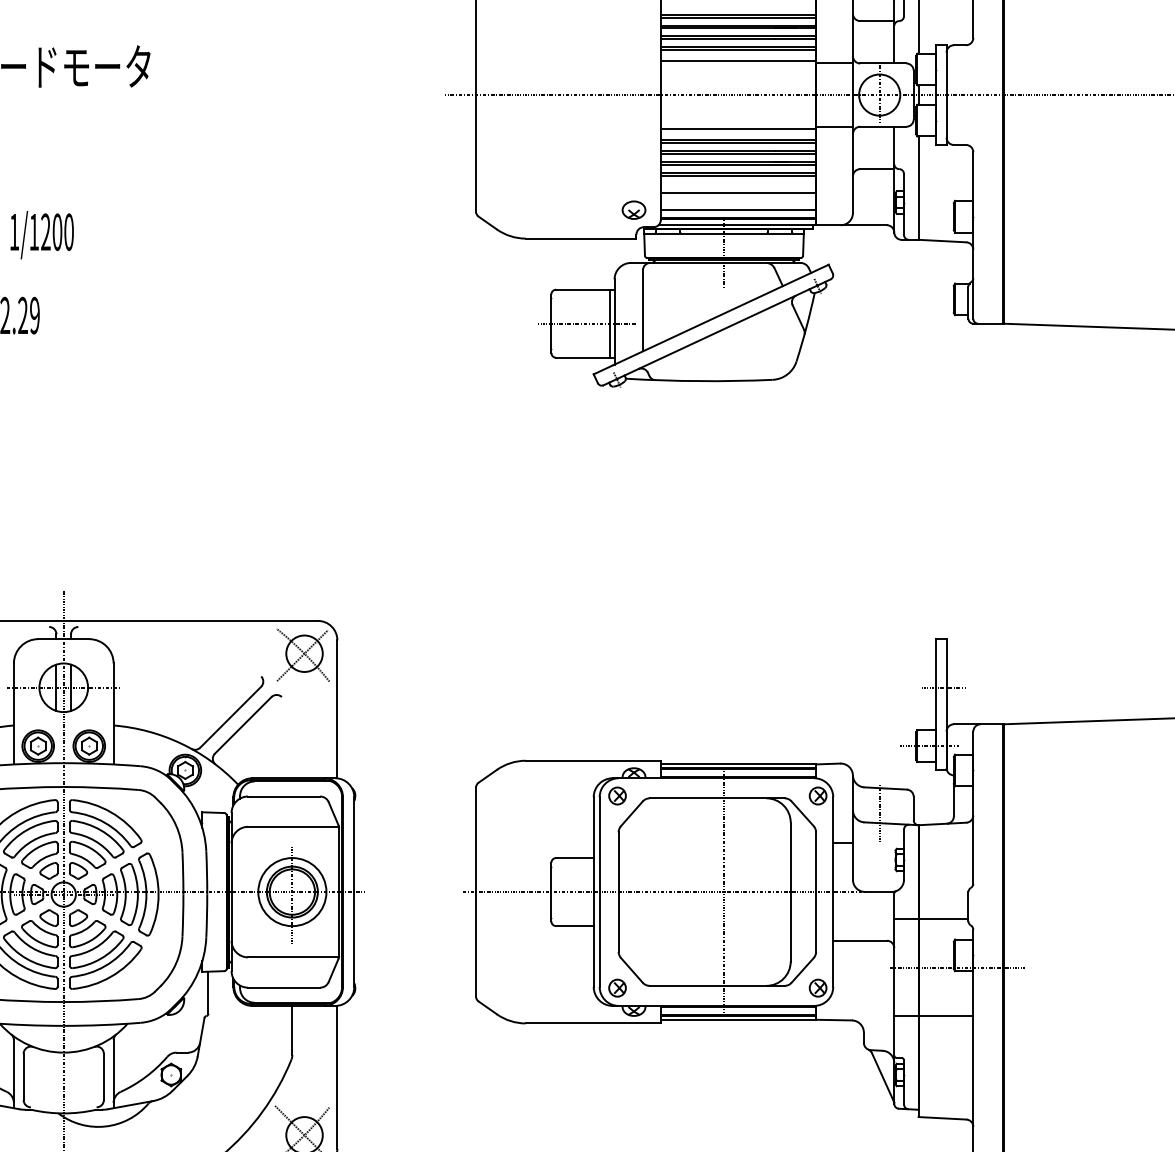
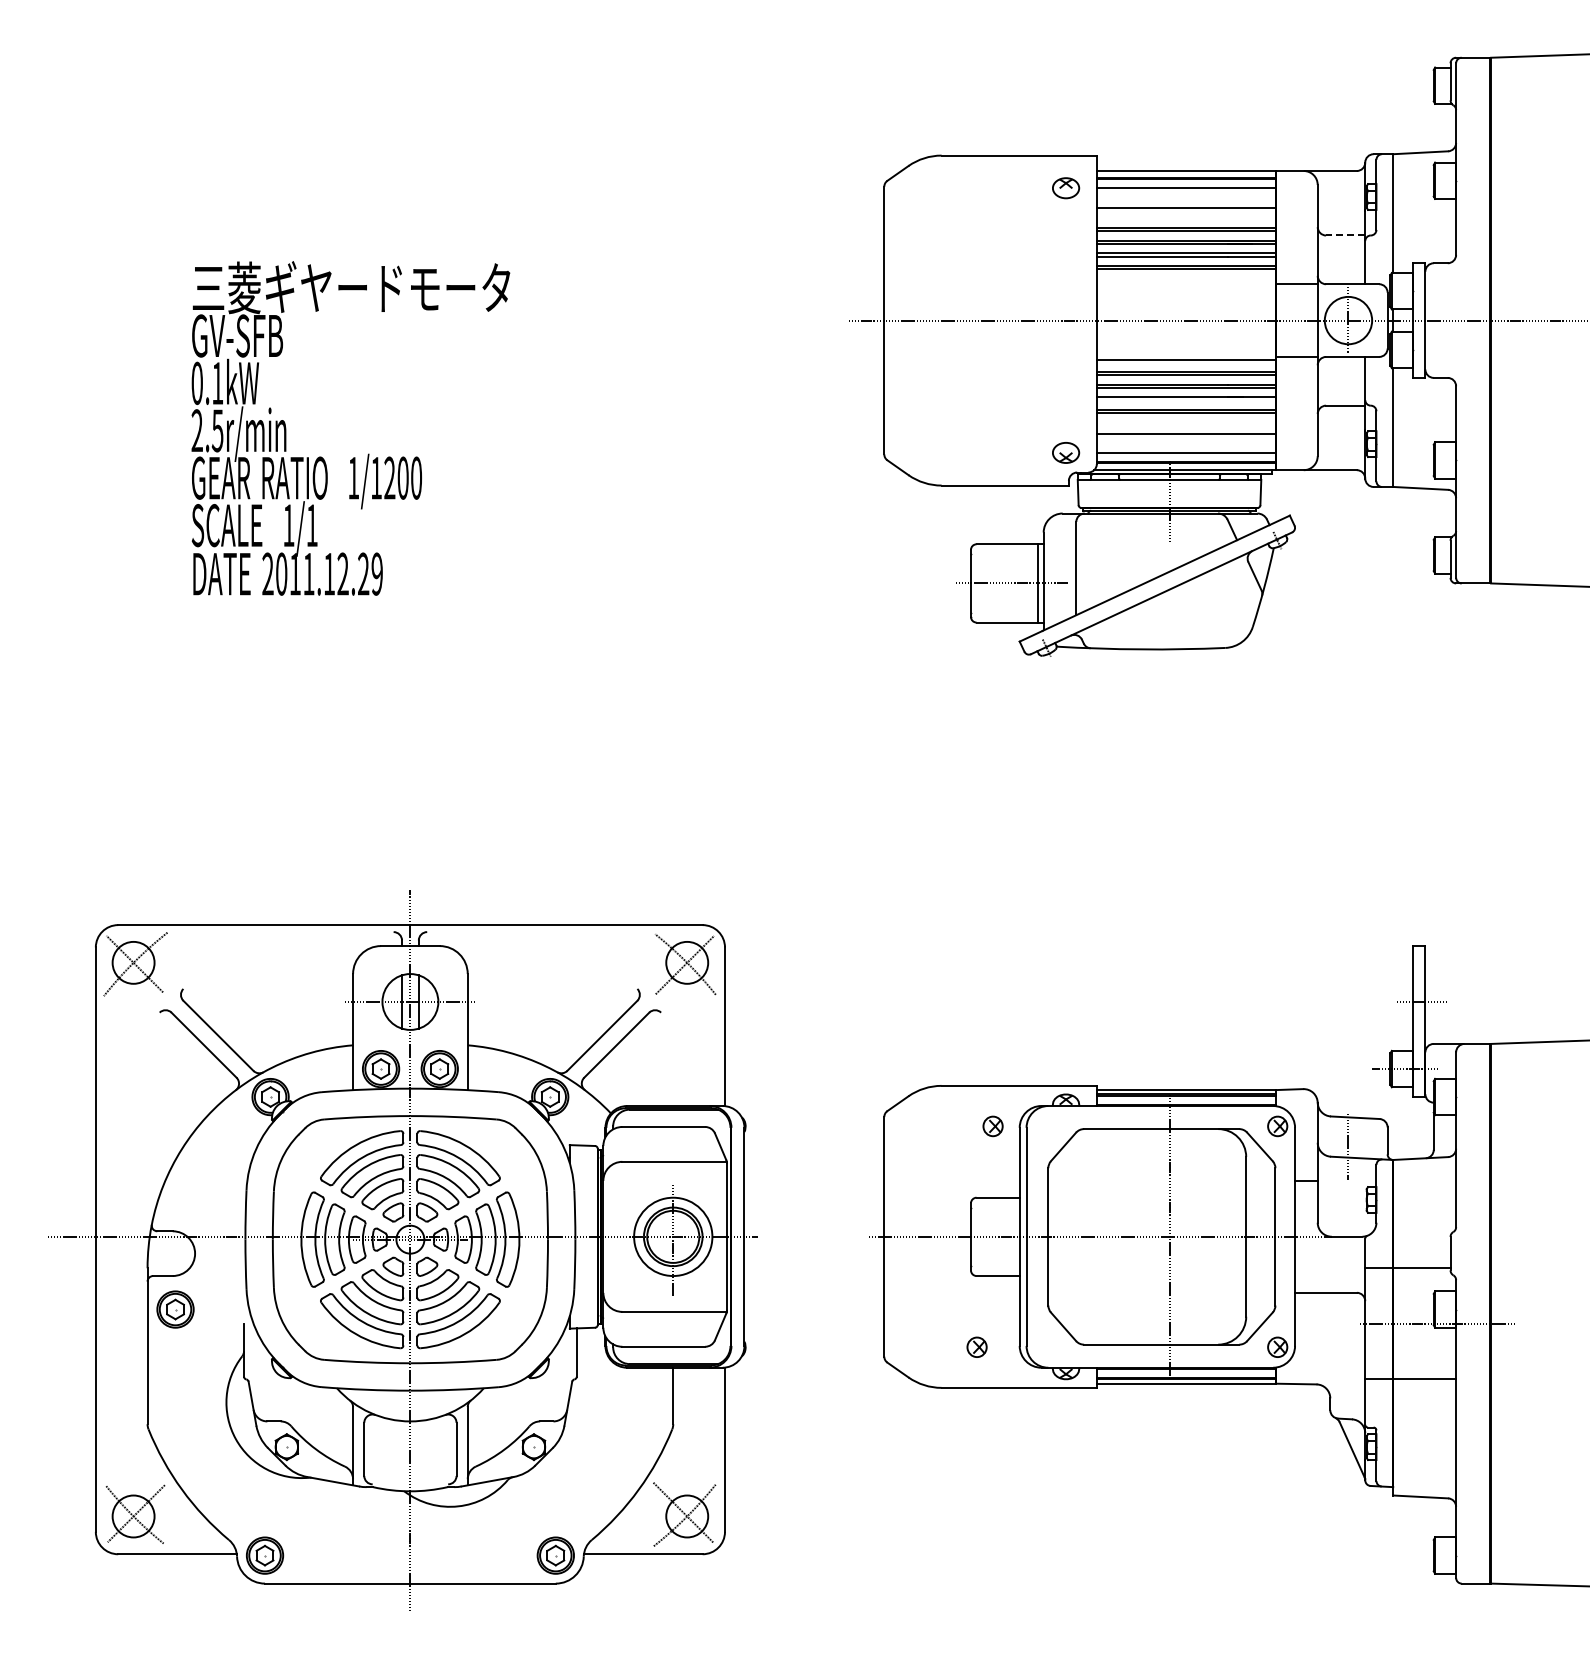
line: (877, 21) -> (1345, 235), solid -> dashed
line: (737, 61) -> (1185, 281), removed
line: (737, 164) -> (1185, 400), removed
part: (617, 796) -> (992, 1126), moved
part: (617, 987) -> (976, 1346), moved

